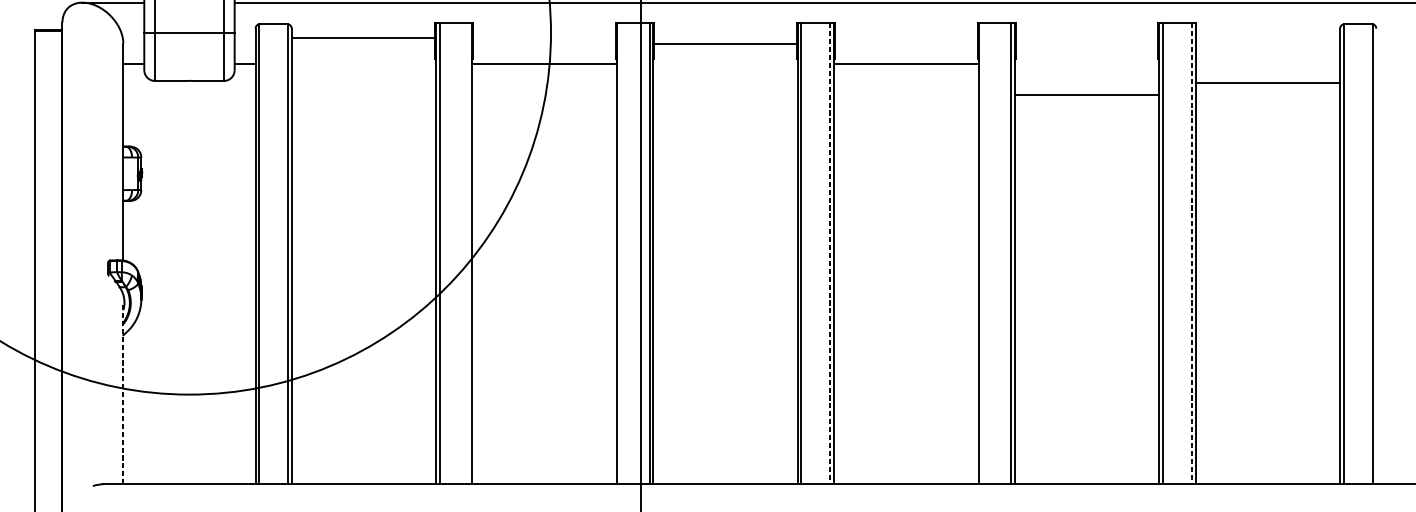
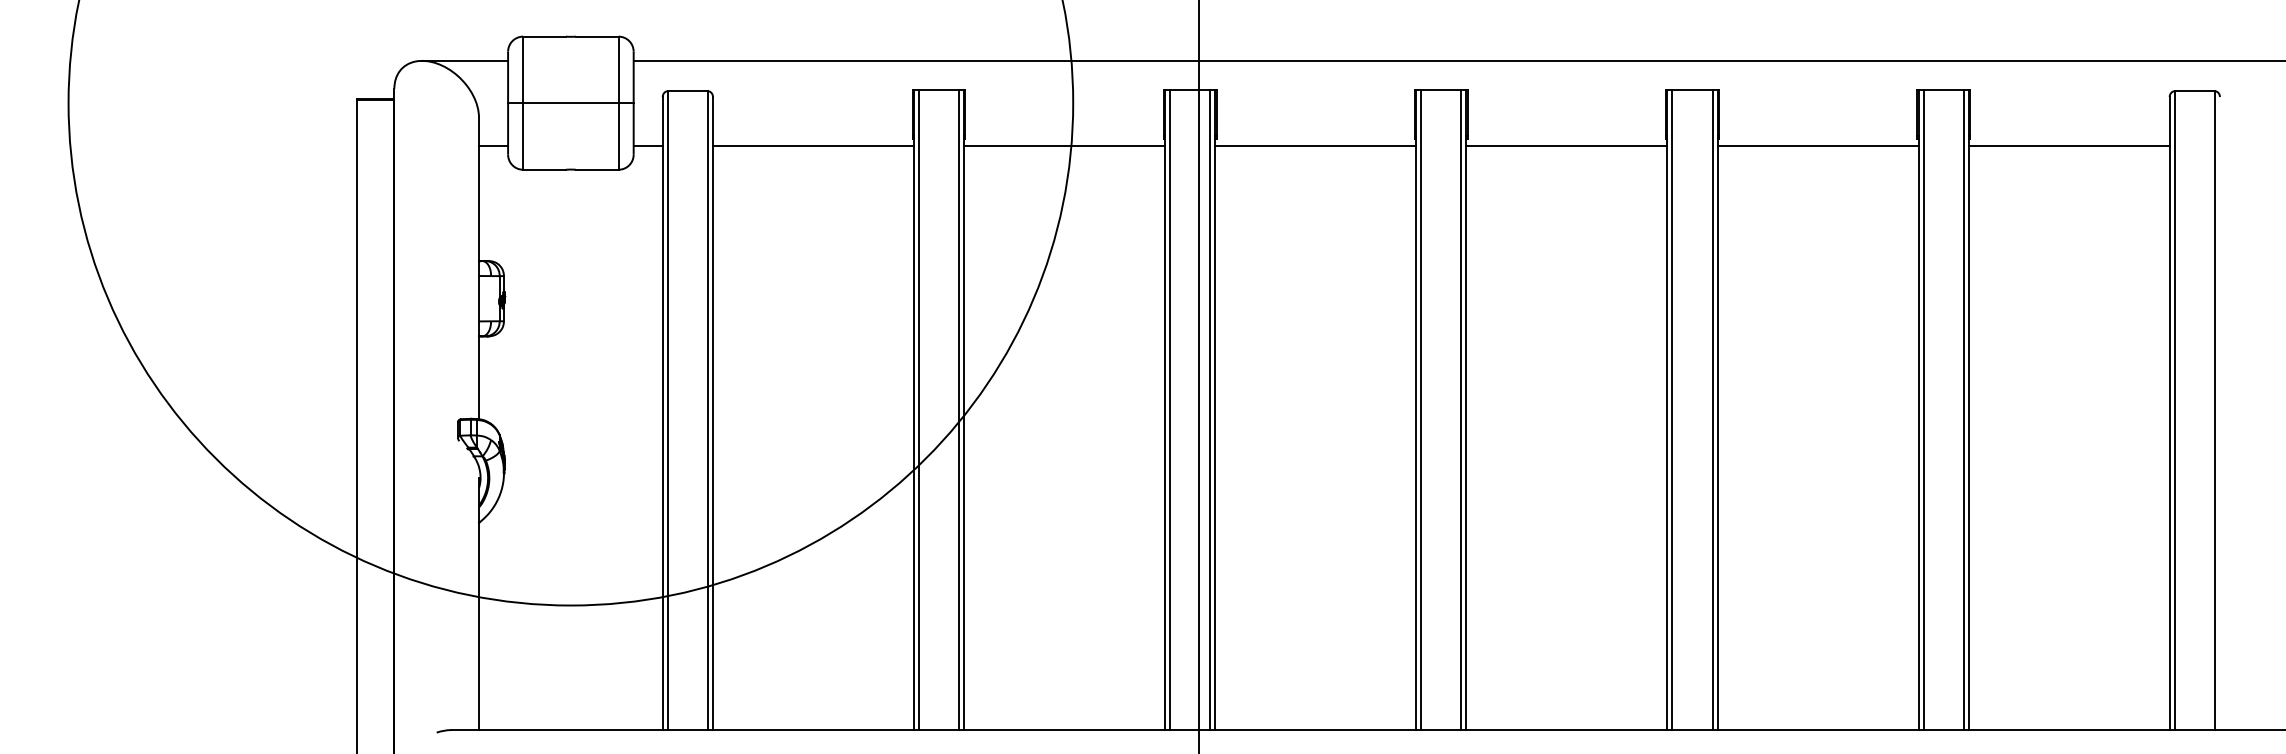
line: (363, 38) -> (812, 145), moved
line: (725, 44) -> (1315, 145), moved
line: (1267, 82) -> (2068, 145), moved
line: (1086, 95) -> (1817, 145), moved
line: (469, 253) -> (959, 409), added
line: (621, 253) -> (1170, 409), added
line: (982, 253) -> (1672, 409), added
line: (830, 254) -> (1461, 410), dashed -> solid
line: (1191, 254) -> (1963, 410), dashed -> solid
line: (123, 393) -> (479, 603), dashed -> solid

